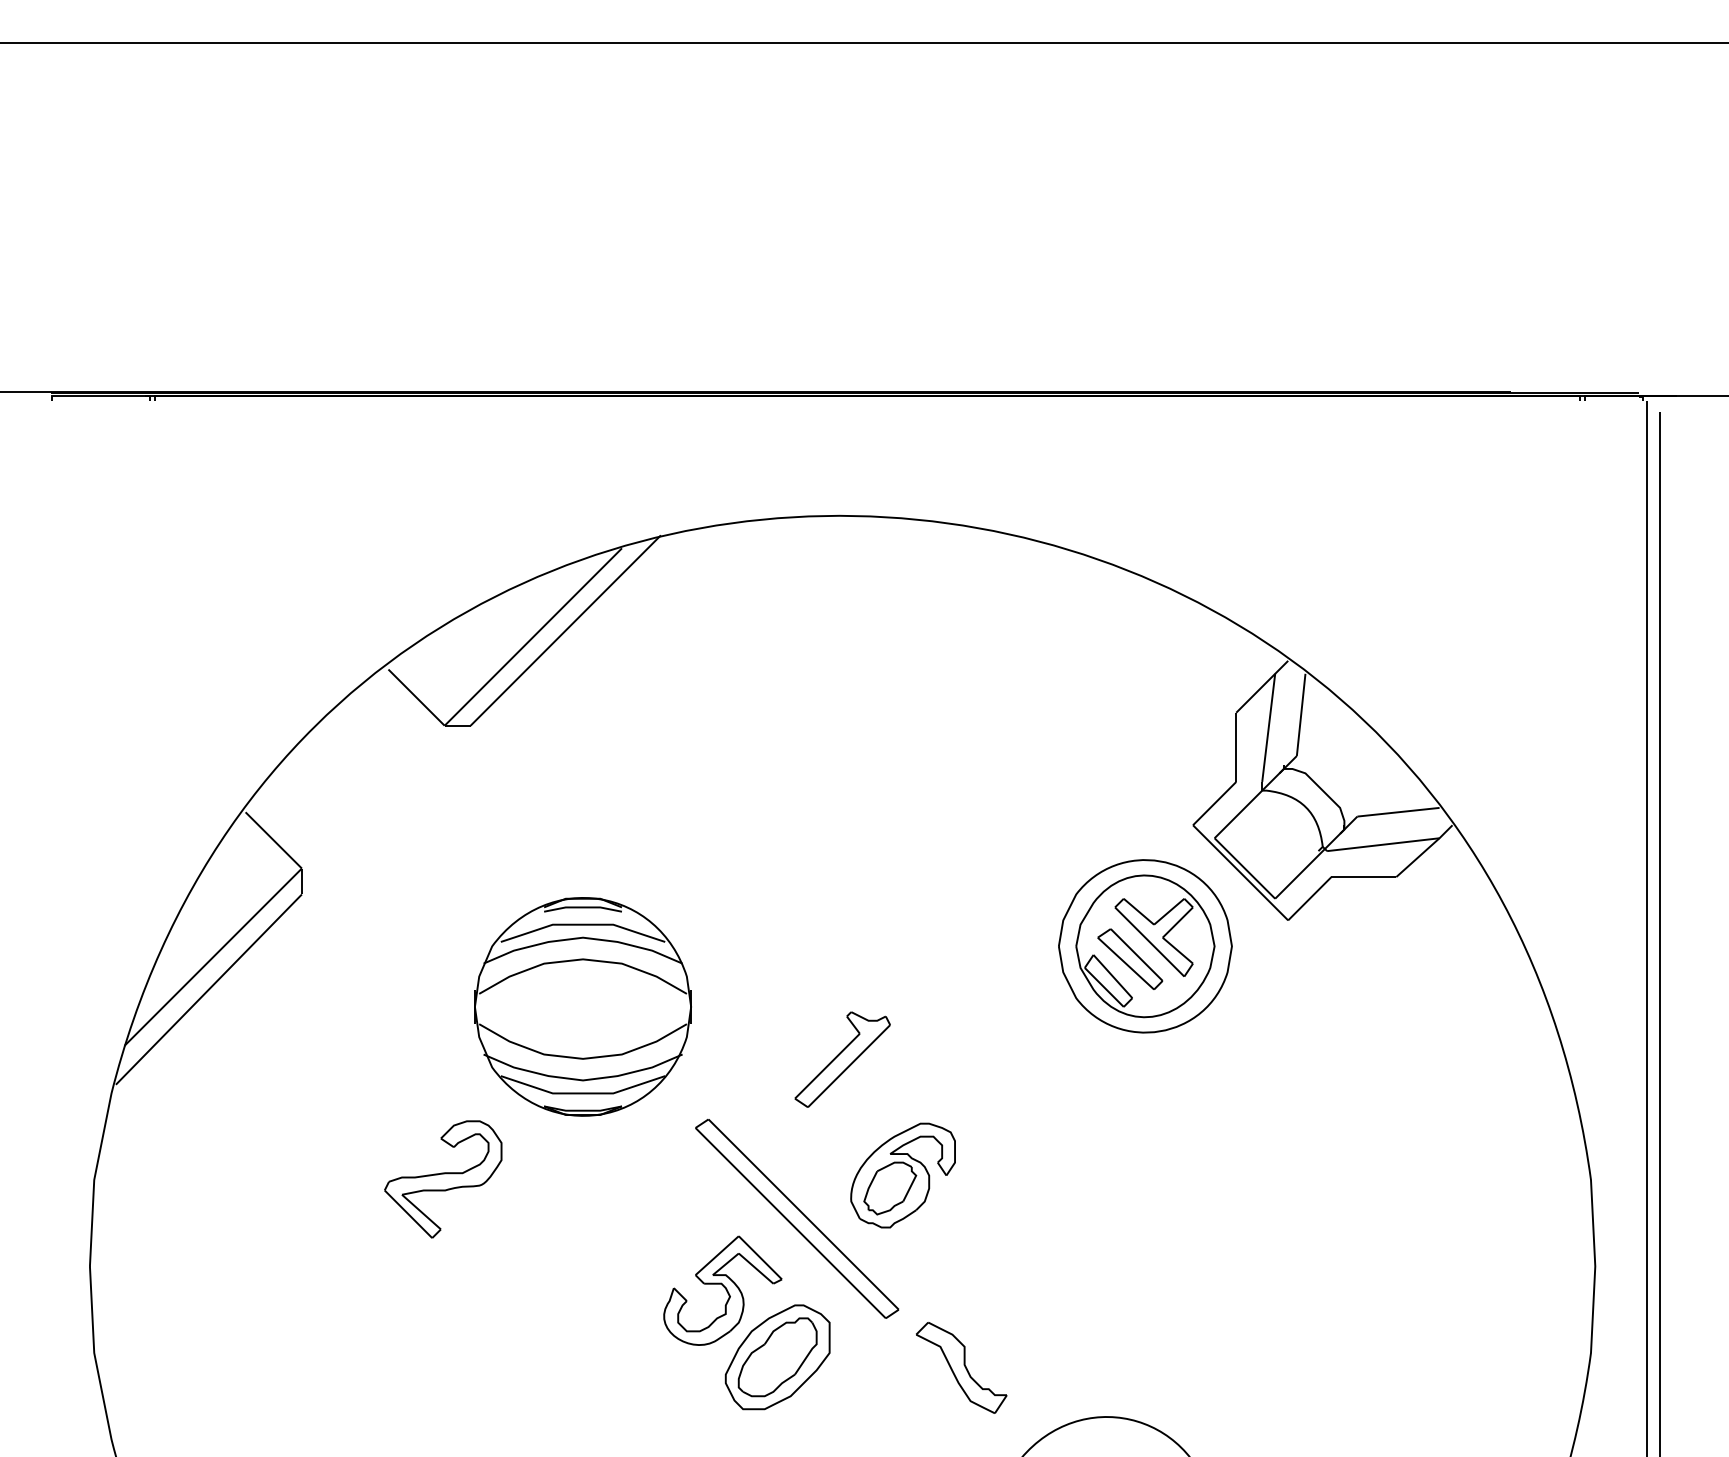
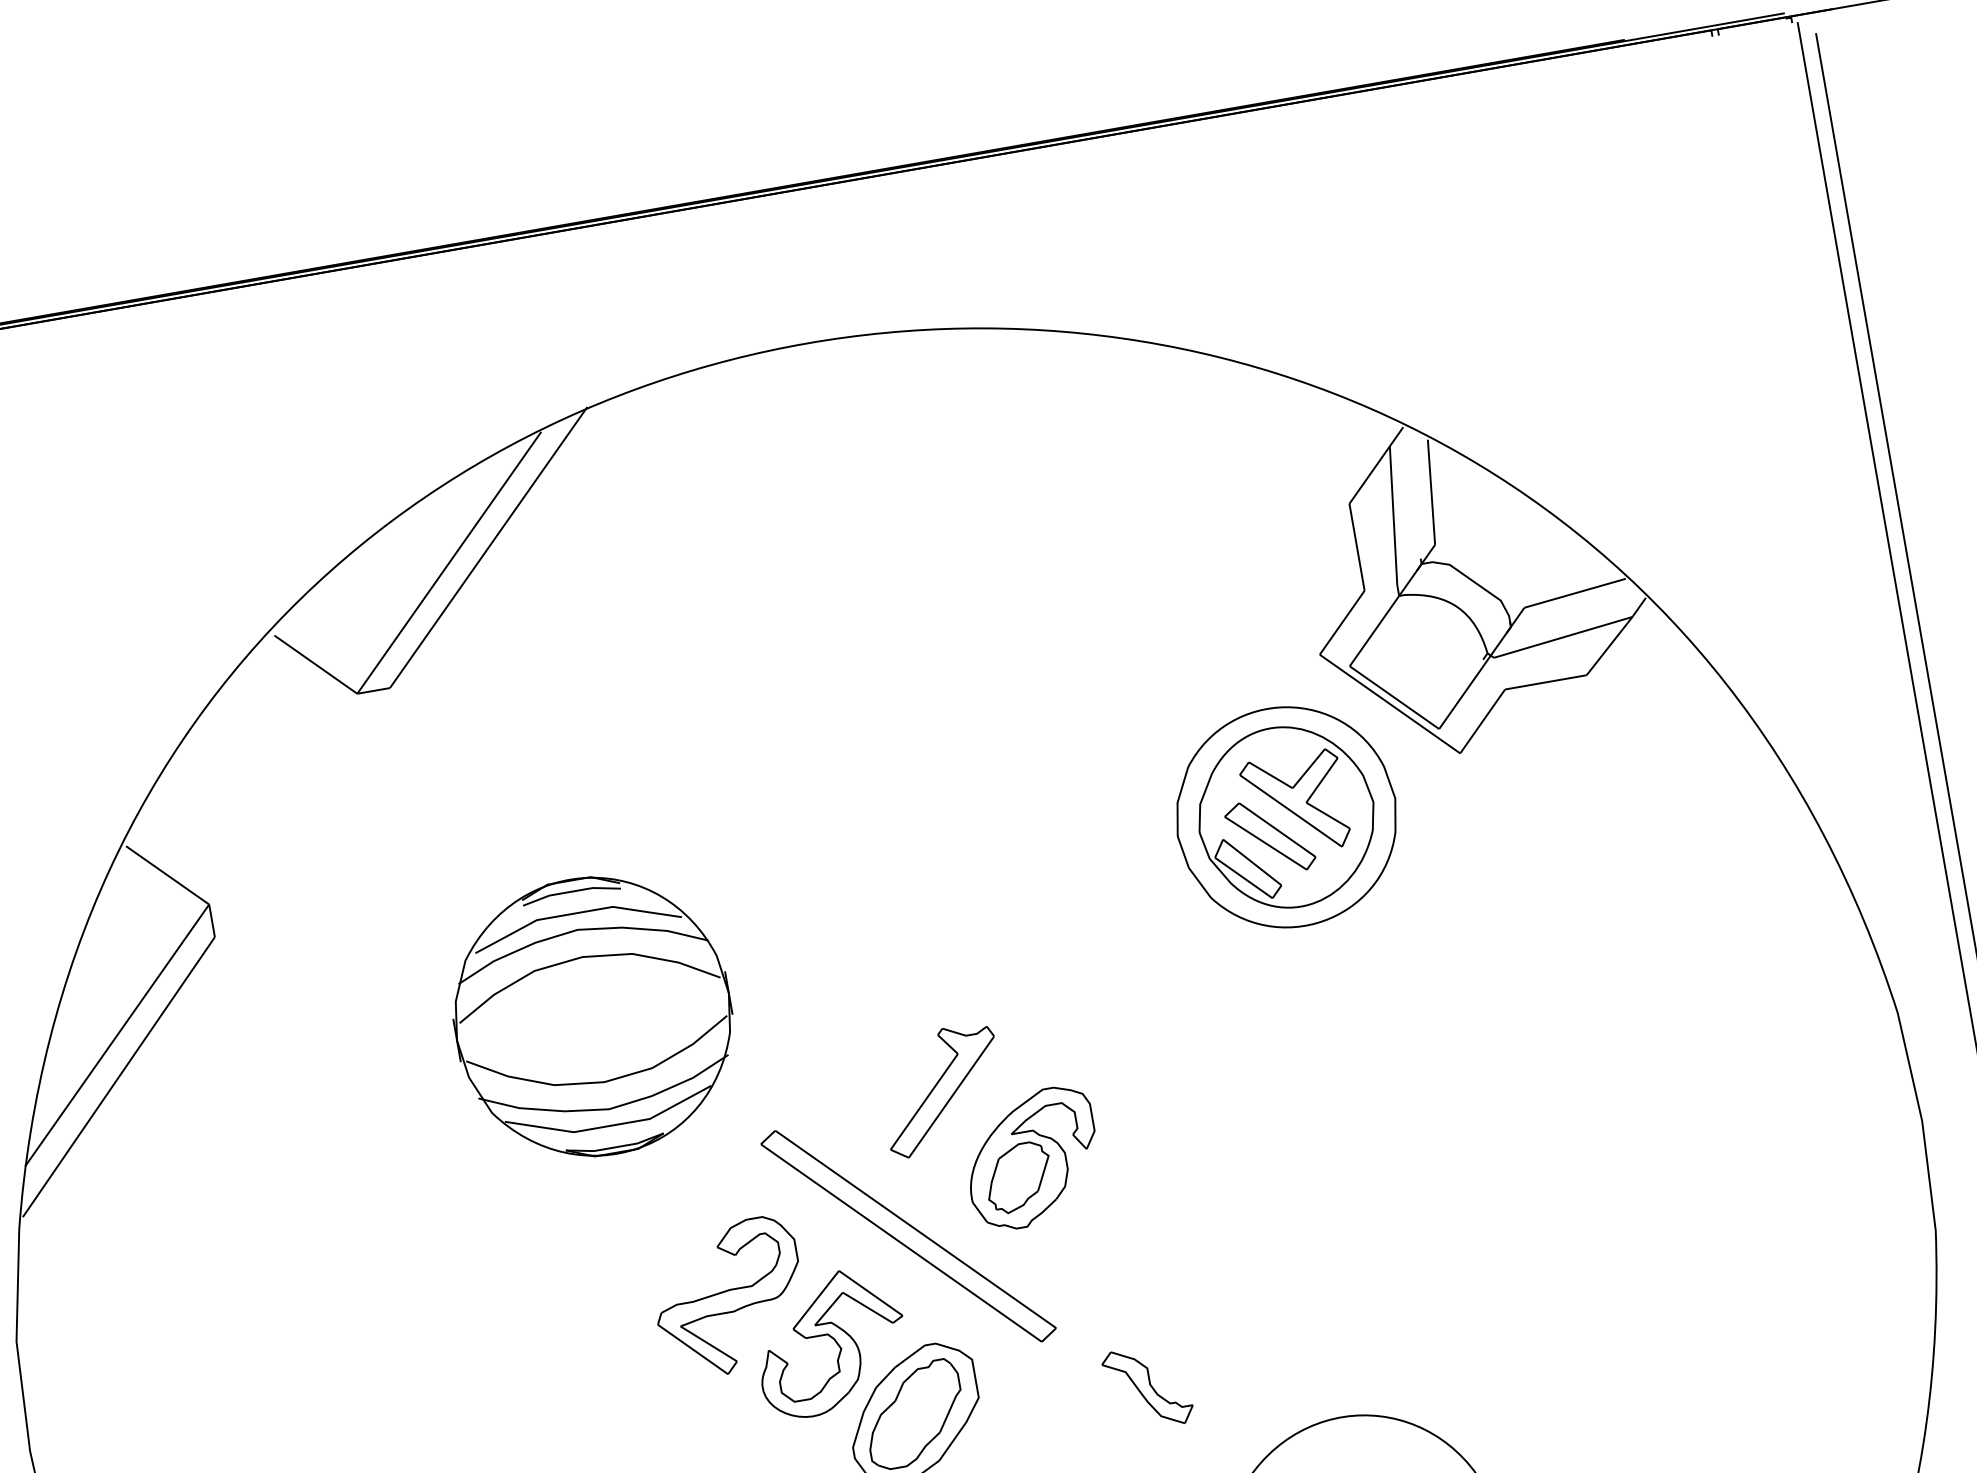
part: (842, 1059) -> (941, 1090), moved
part: (443, 1179) -> (729, 1298), moved
part: (961, 1368) -> (1147, 1388), size x0.71

